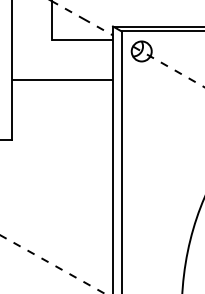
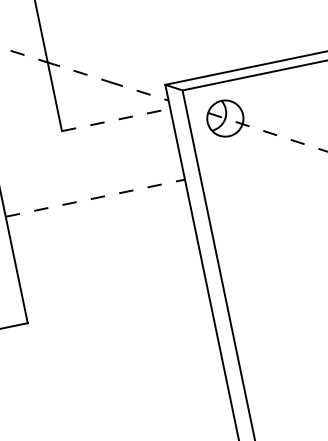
line: (82, 39) -> (116, 119), solid -> dashed
line: (62, 80) -> (95, 199), solid -> dashed

